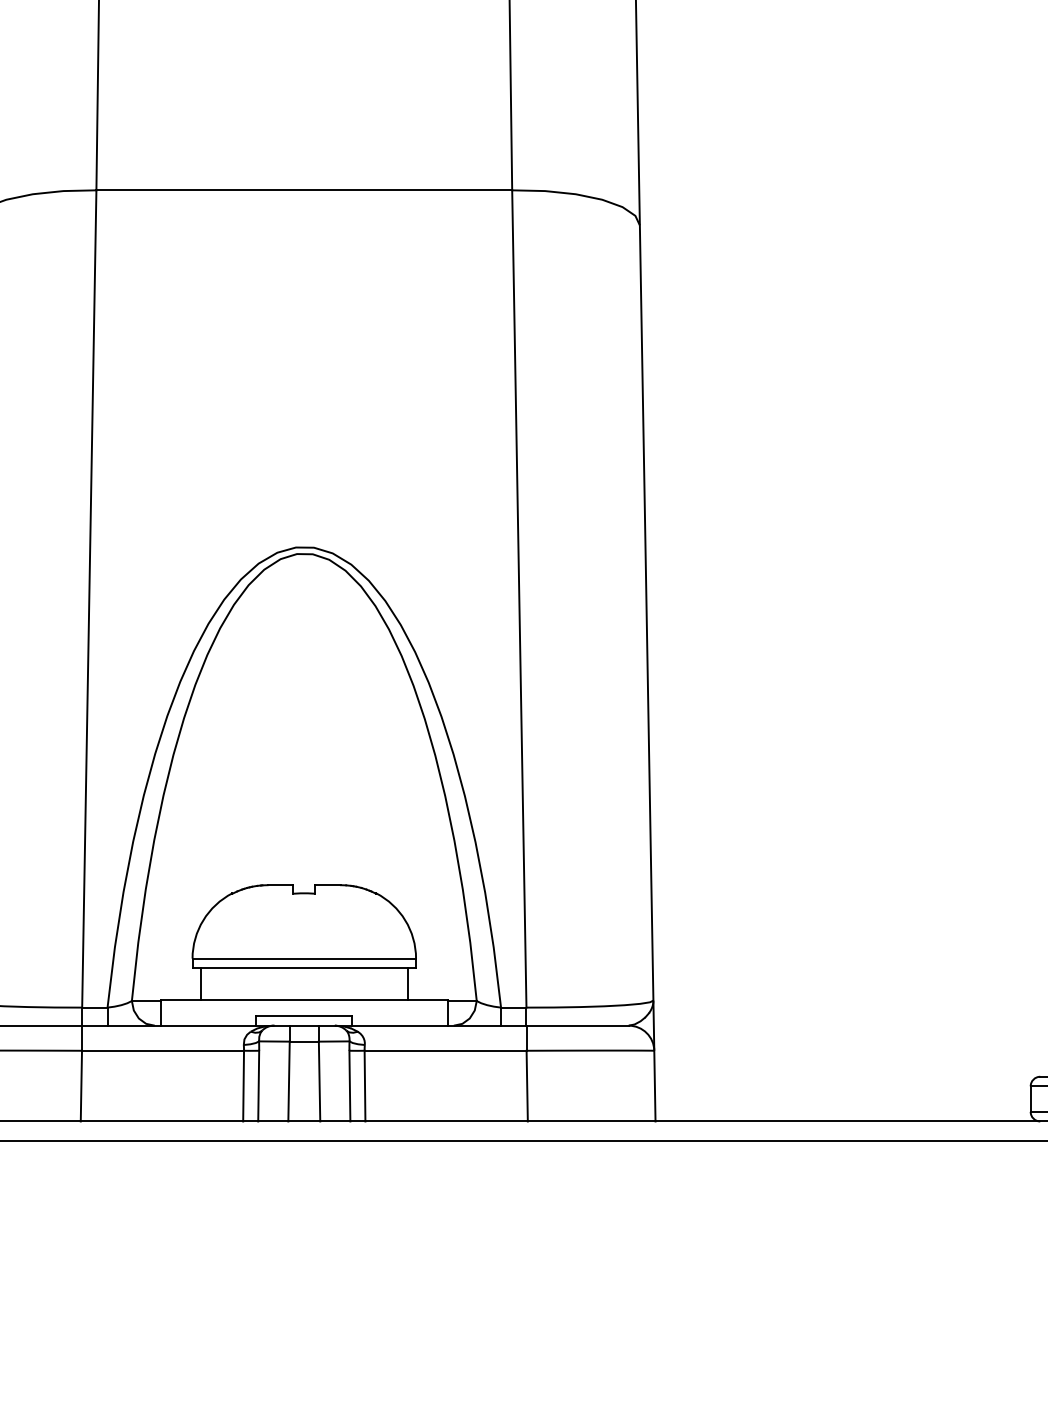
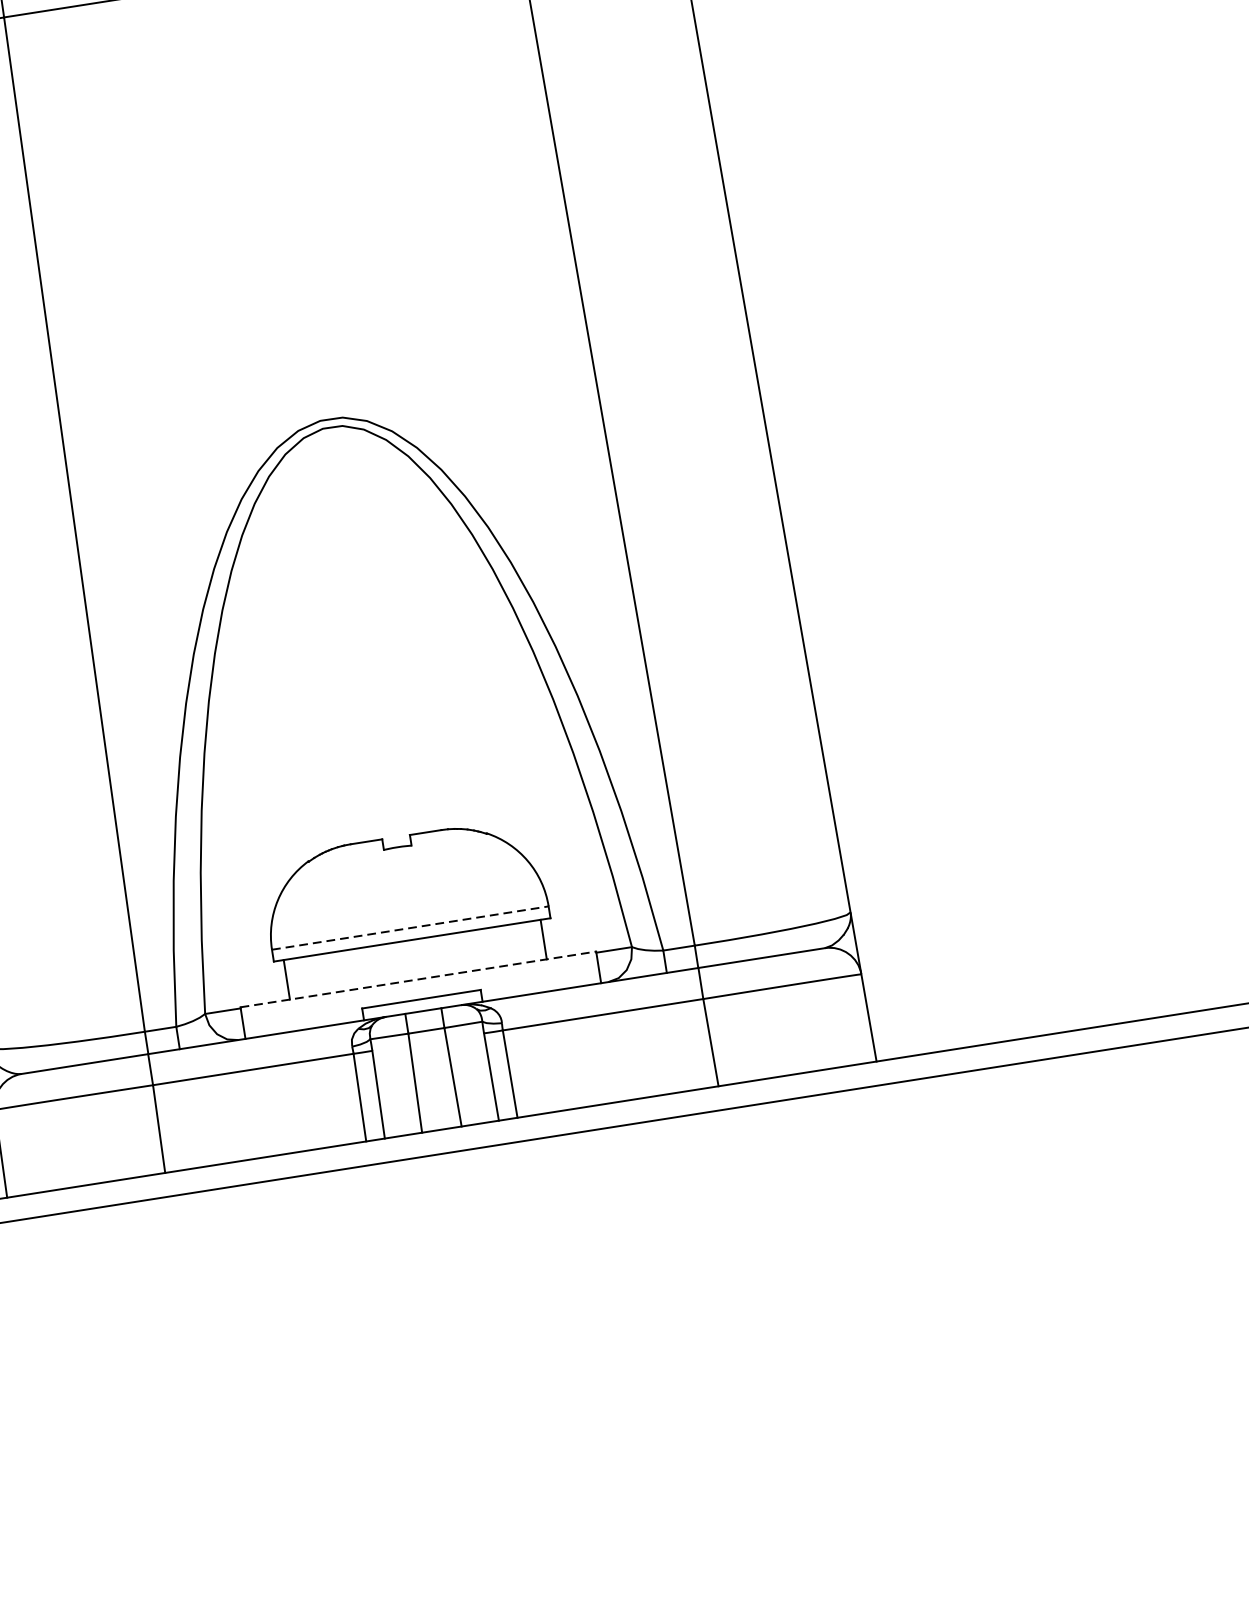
line: (304, 958) -> (410, 927), solid -> dashed
line: (304, 1000) -> (418, 979), solid -> dashed

